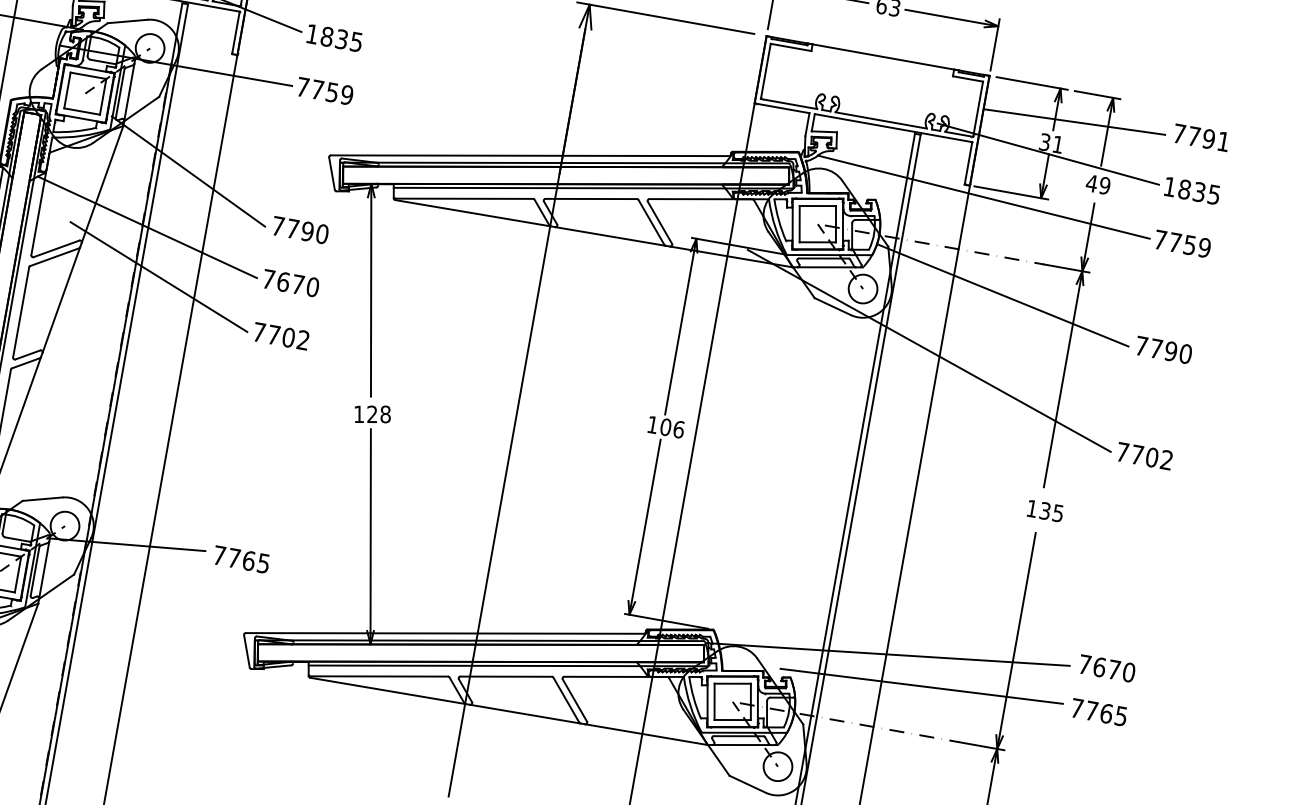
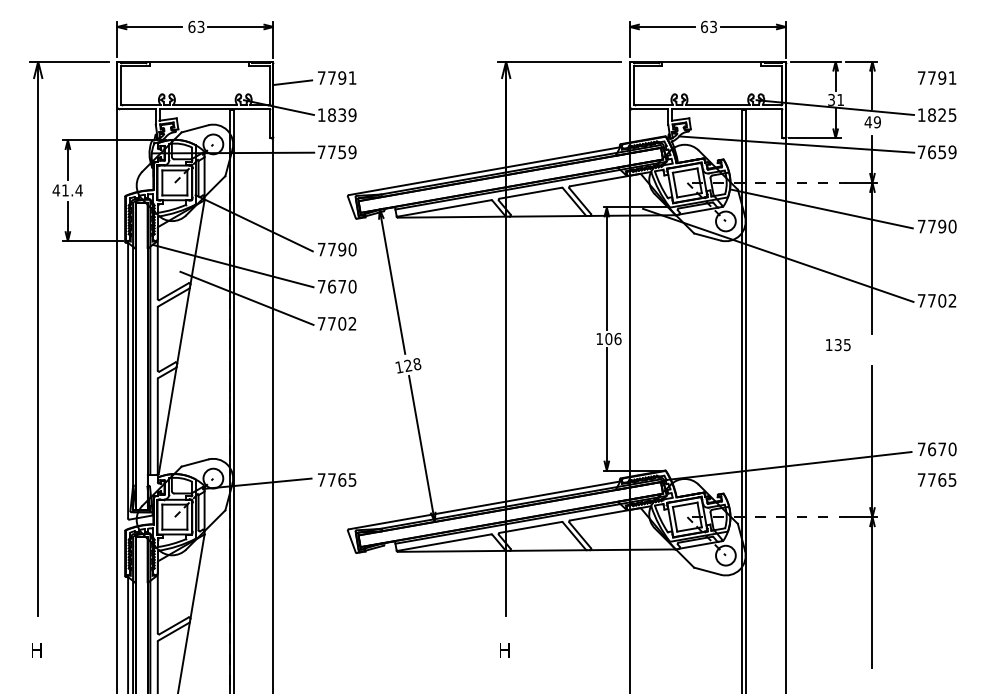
text: (356, 41) -> (352, 114), 1835 -> 1839
line: (1075, 121) -> (849, 82), removed
text: (1199, 192) -> (942, 115), 1835 -> 1825
text: (1175, 243) -> (932, 152), 7759 -> 7659
text: (1045, 511) -> (838, 345), moved
line: (921, 685) -> (813, 483), removed

